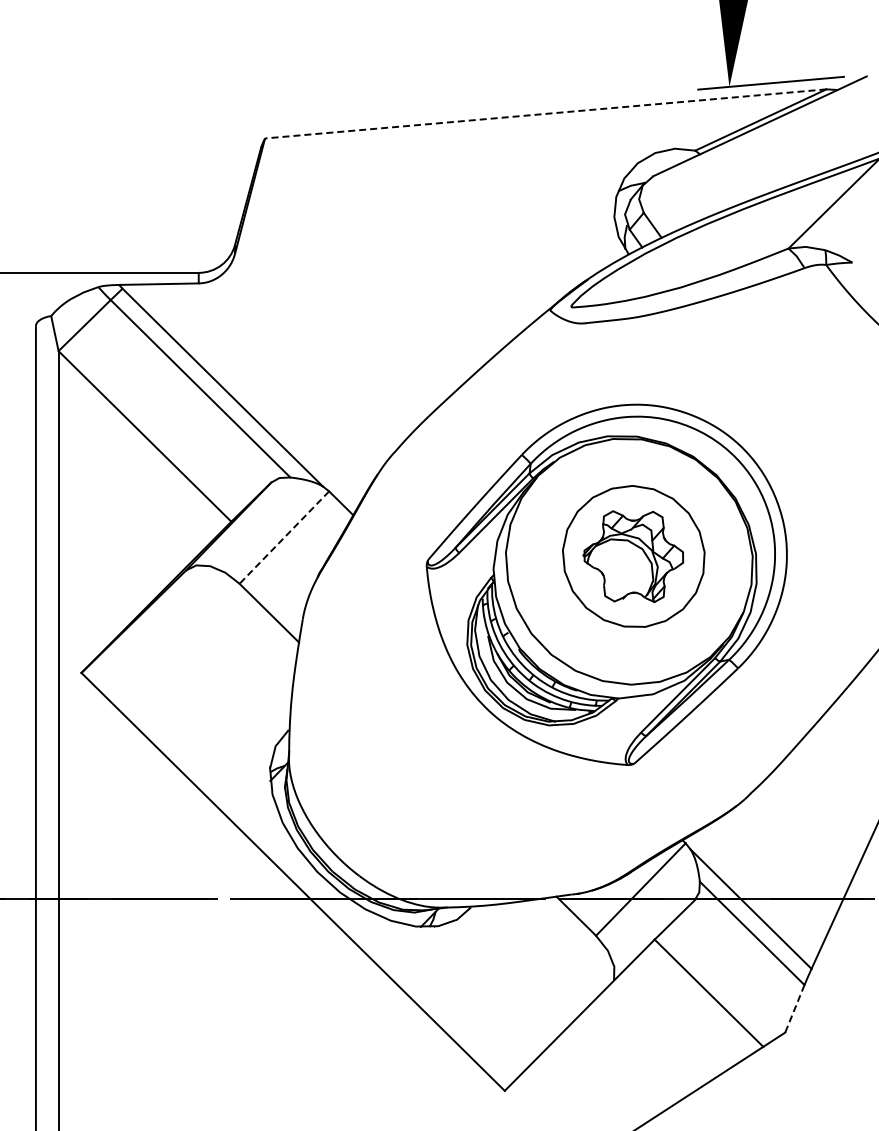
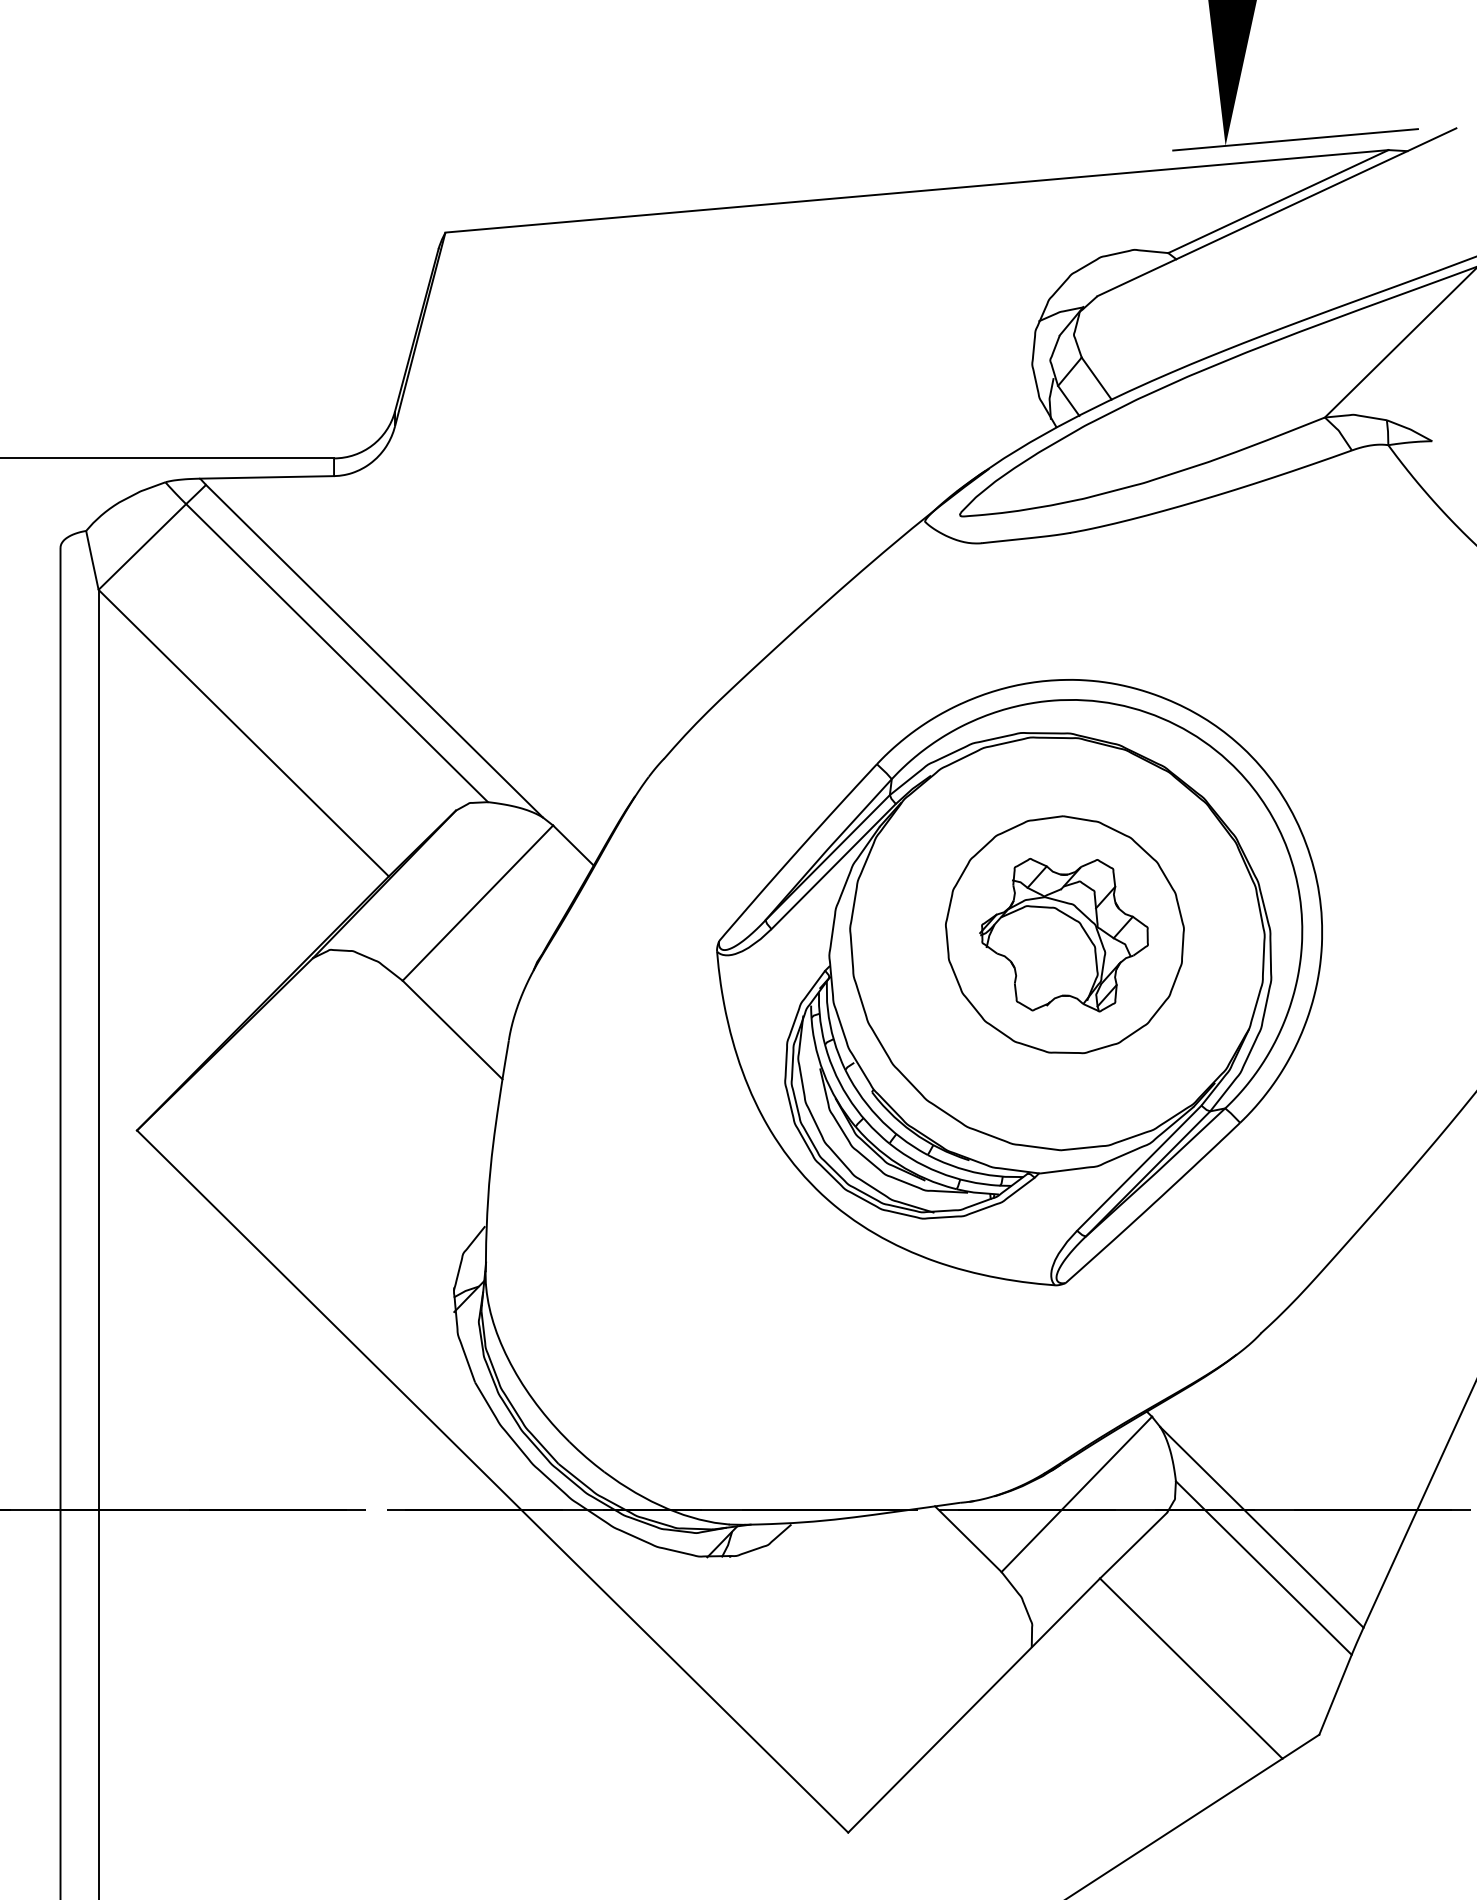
line: (545, 113) -> (916, 190), dashed -> solid
line: (284, 537) -> (478, 902), dashed -> solid
line: (794, 1008) -> (1334, 1694), dashed -> solid

